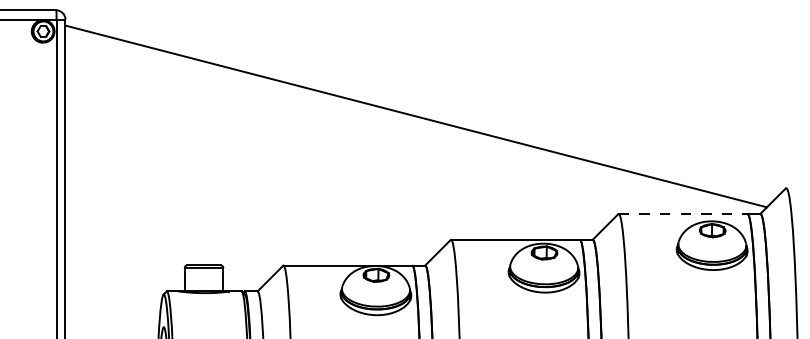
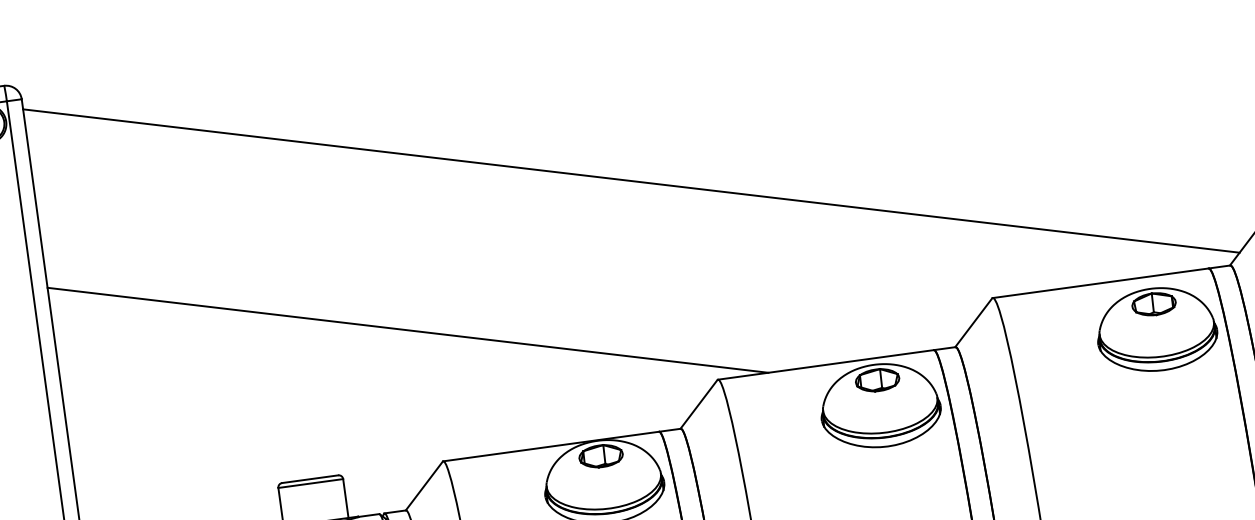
line: (273, 185) -> (408, 329), added
line: (683, 214) -> (1101, 283), dashed -> solid

